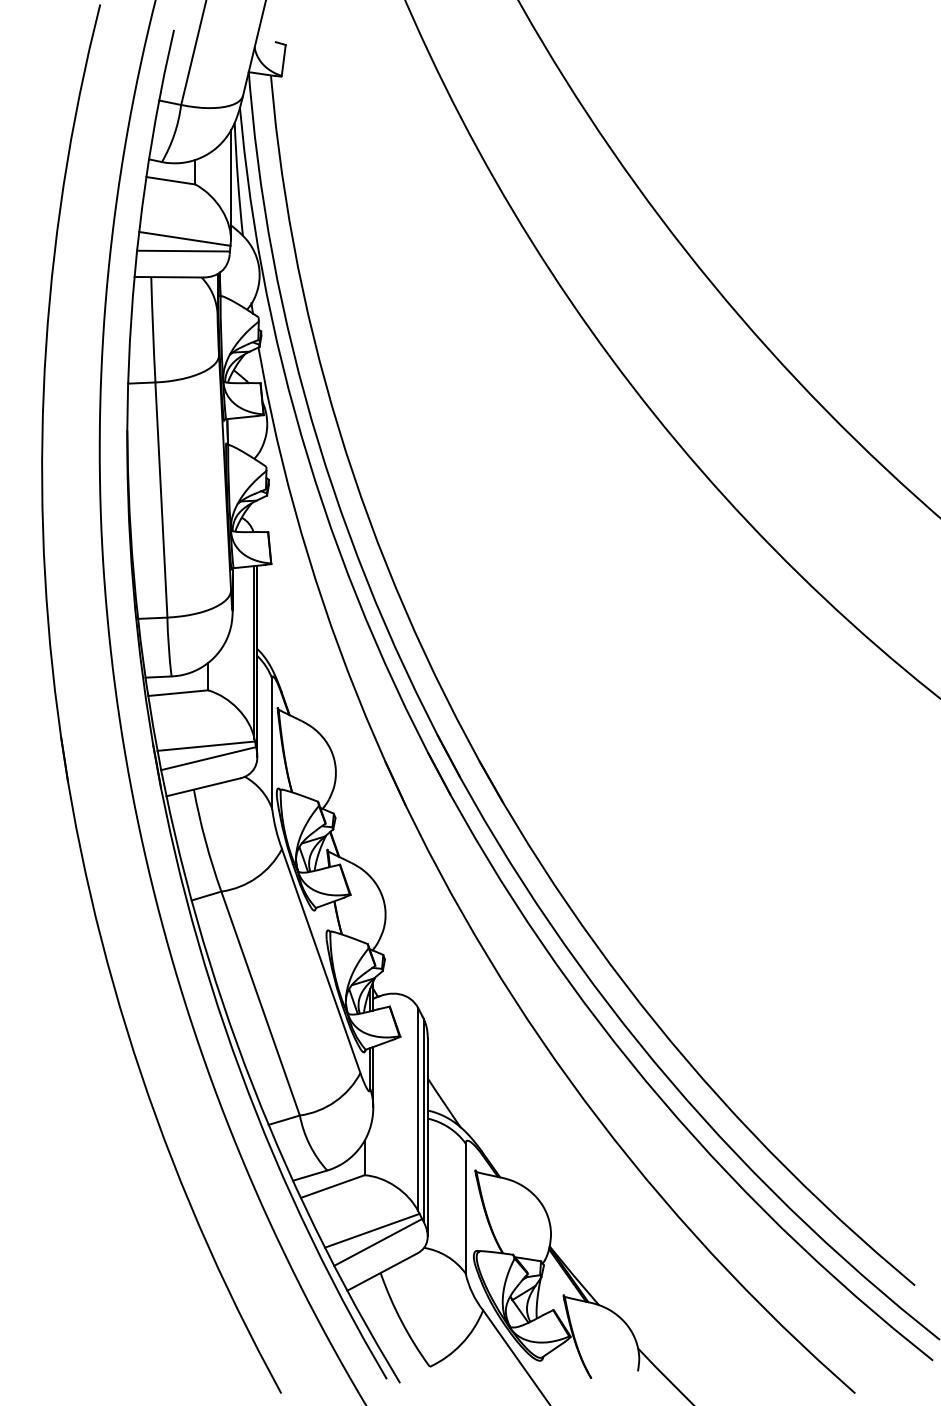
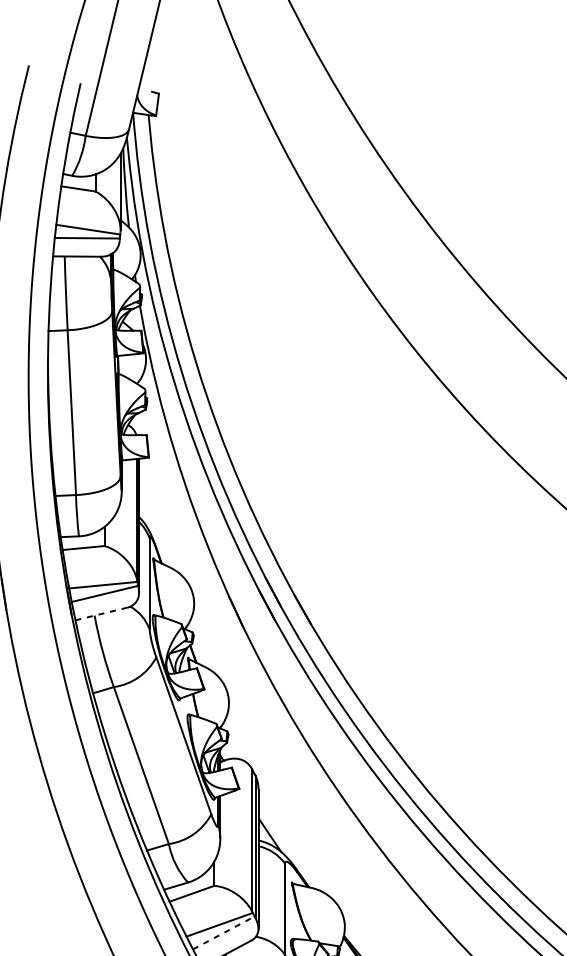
line: (203, 787) -> (101, 614), solid -> dashed
line: (378, 1242) -> (223, 933), solid -> dashed

